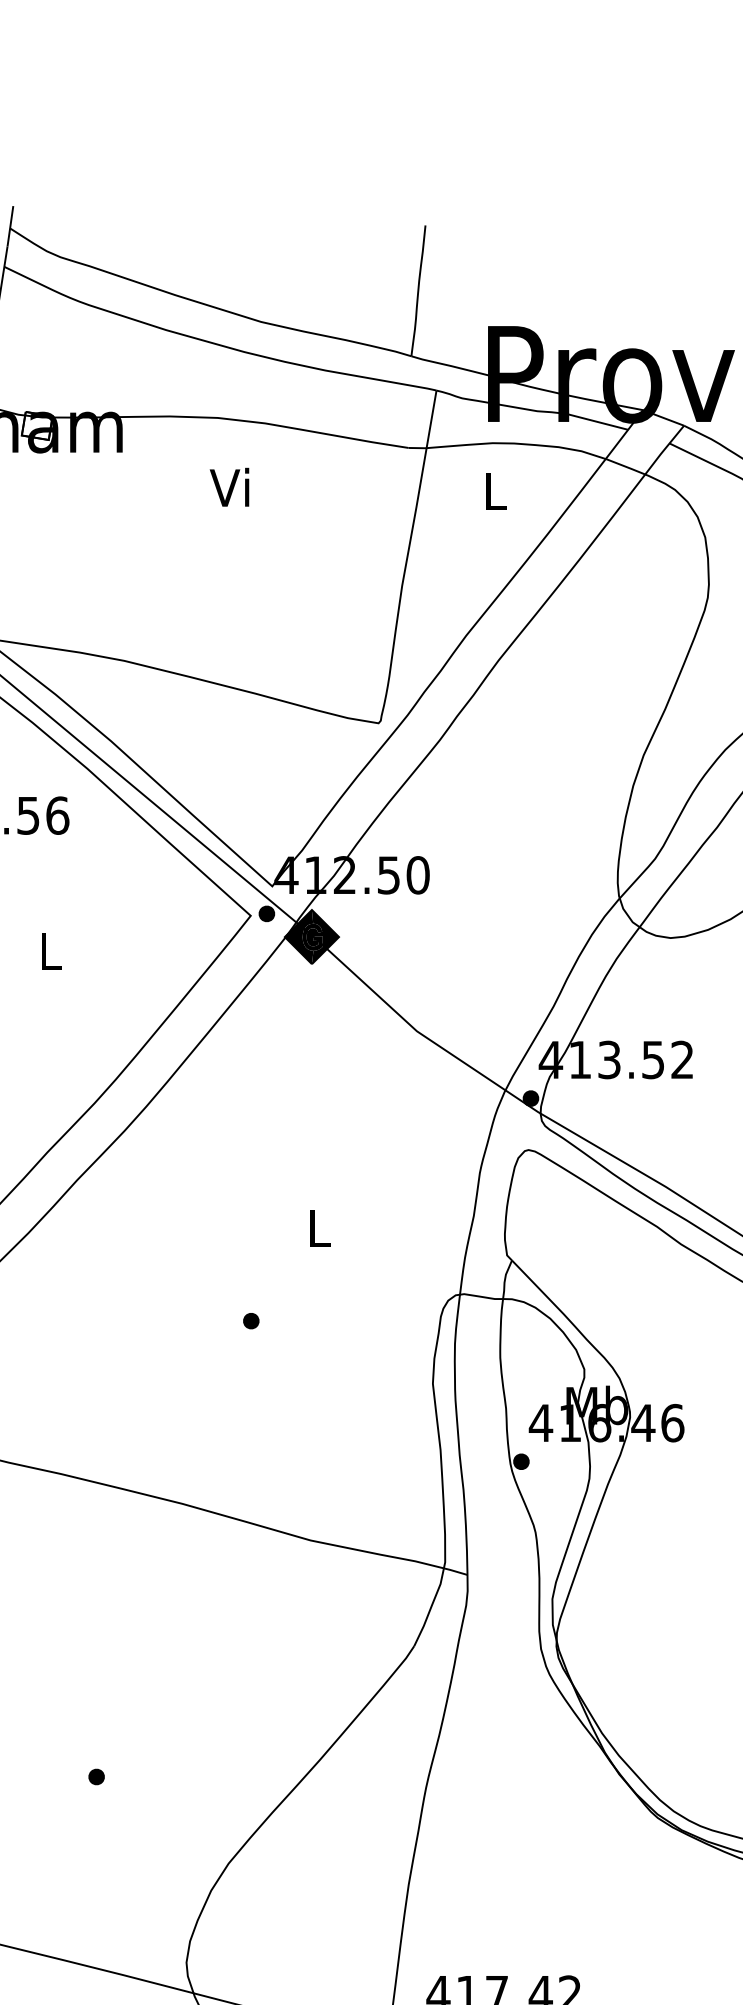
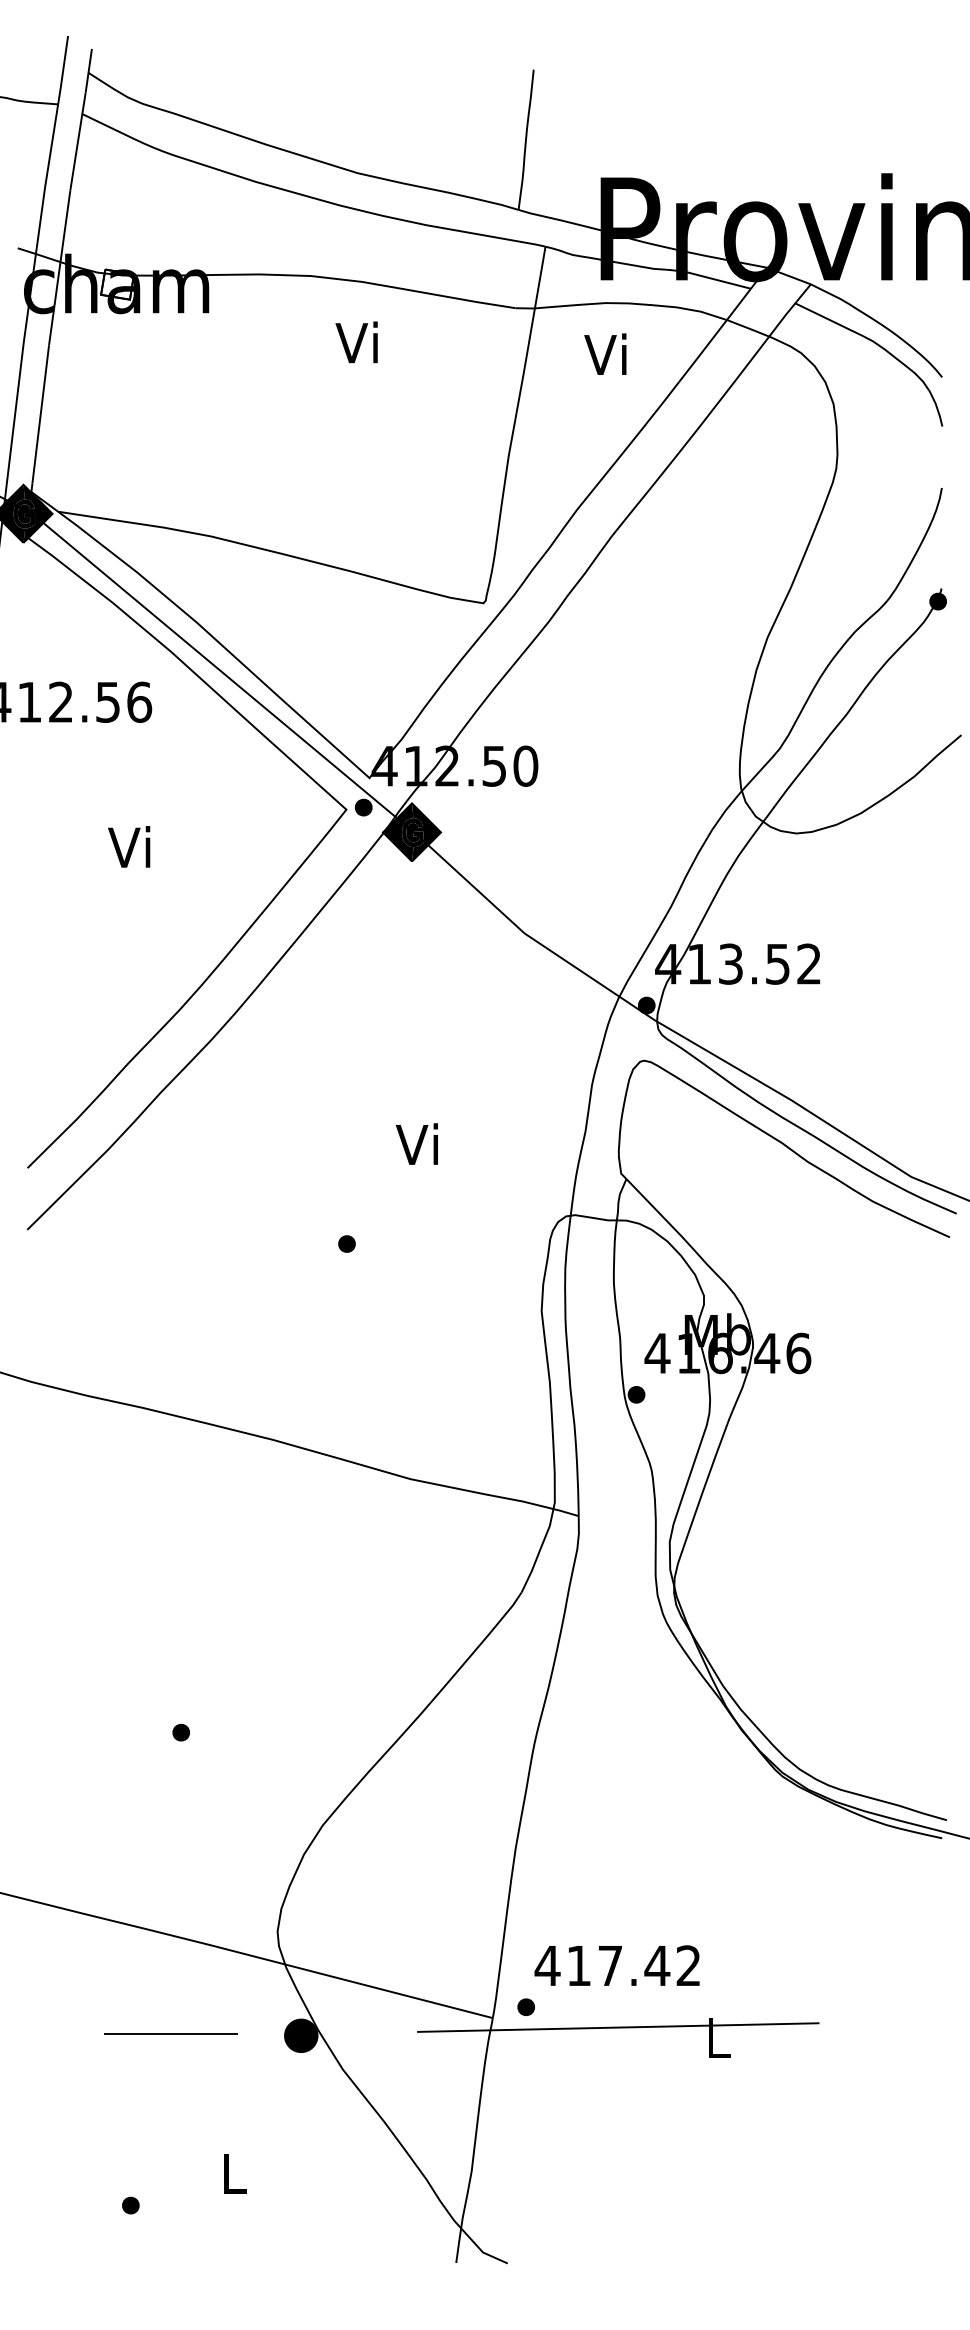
text: (229, 487) -> (356, 342), moved
text: (492, 490) -> (605, 353), L -> Vi
text: (48, 950) -> (129, 846), L -> Vi
text: (316, 1227) -> (416, 1143), L -> Vi

